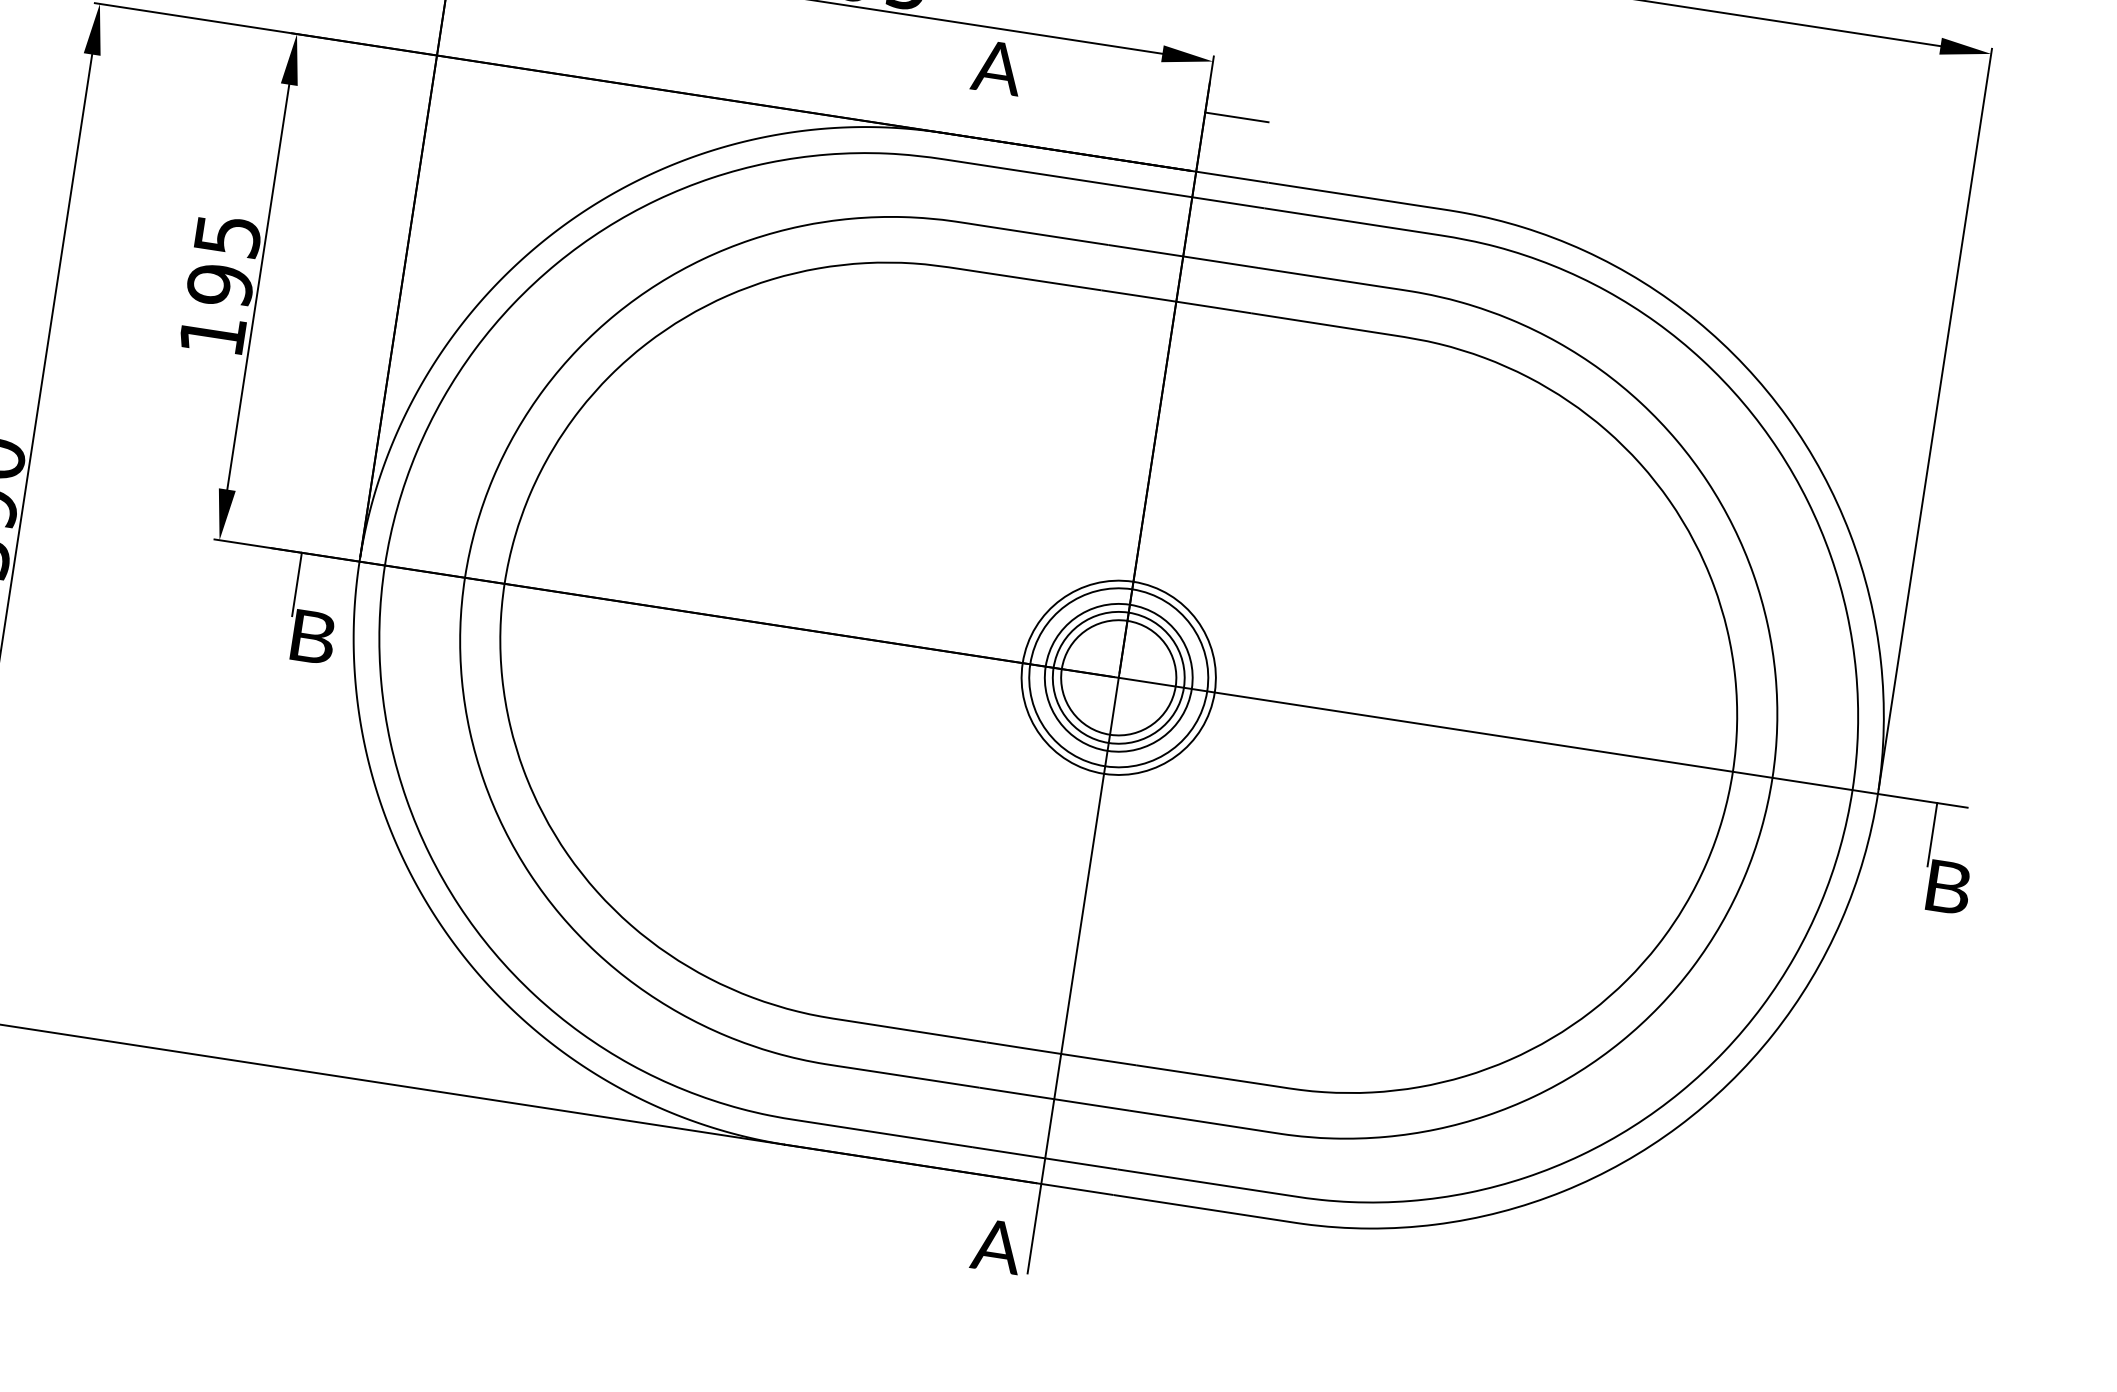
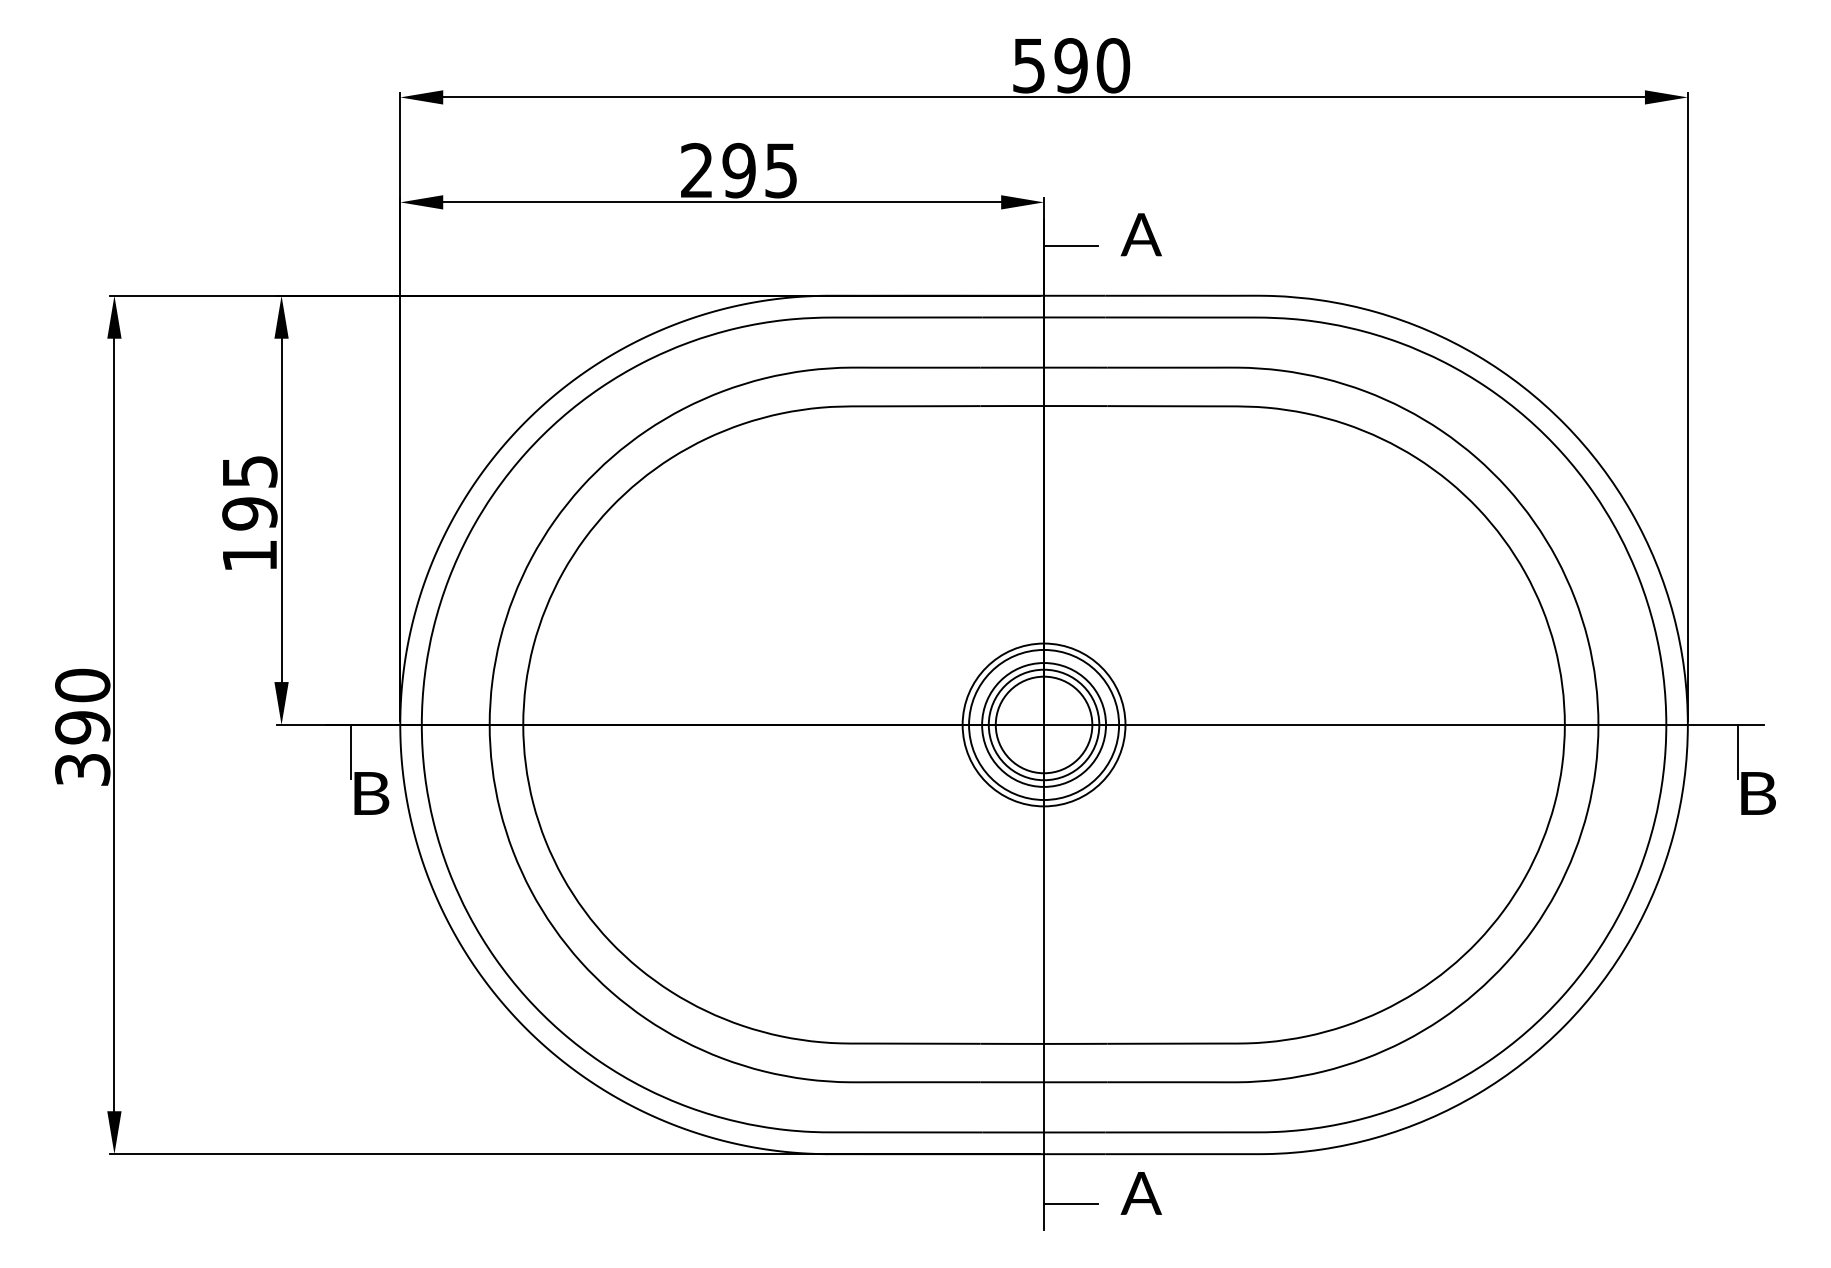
text: (996, 67) -> (1140, 234), moved
text: (996, 1246) -> (1140, 1193), moved
line: (1063, 1248) -> (1070, 1204), added

